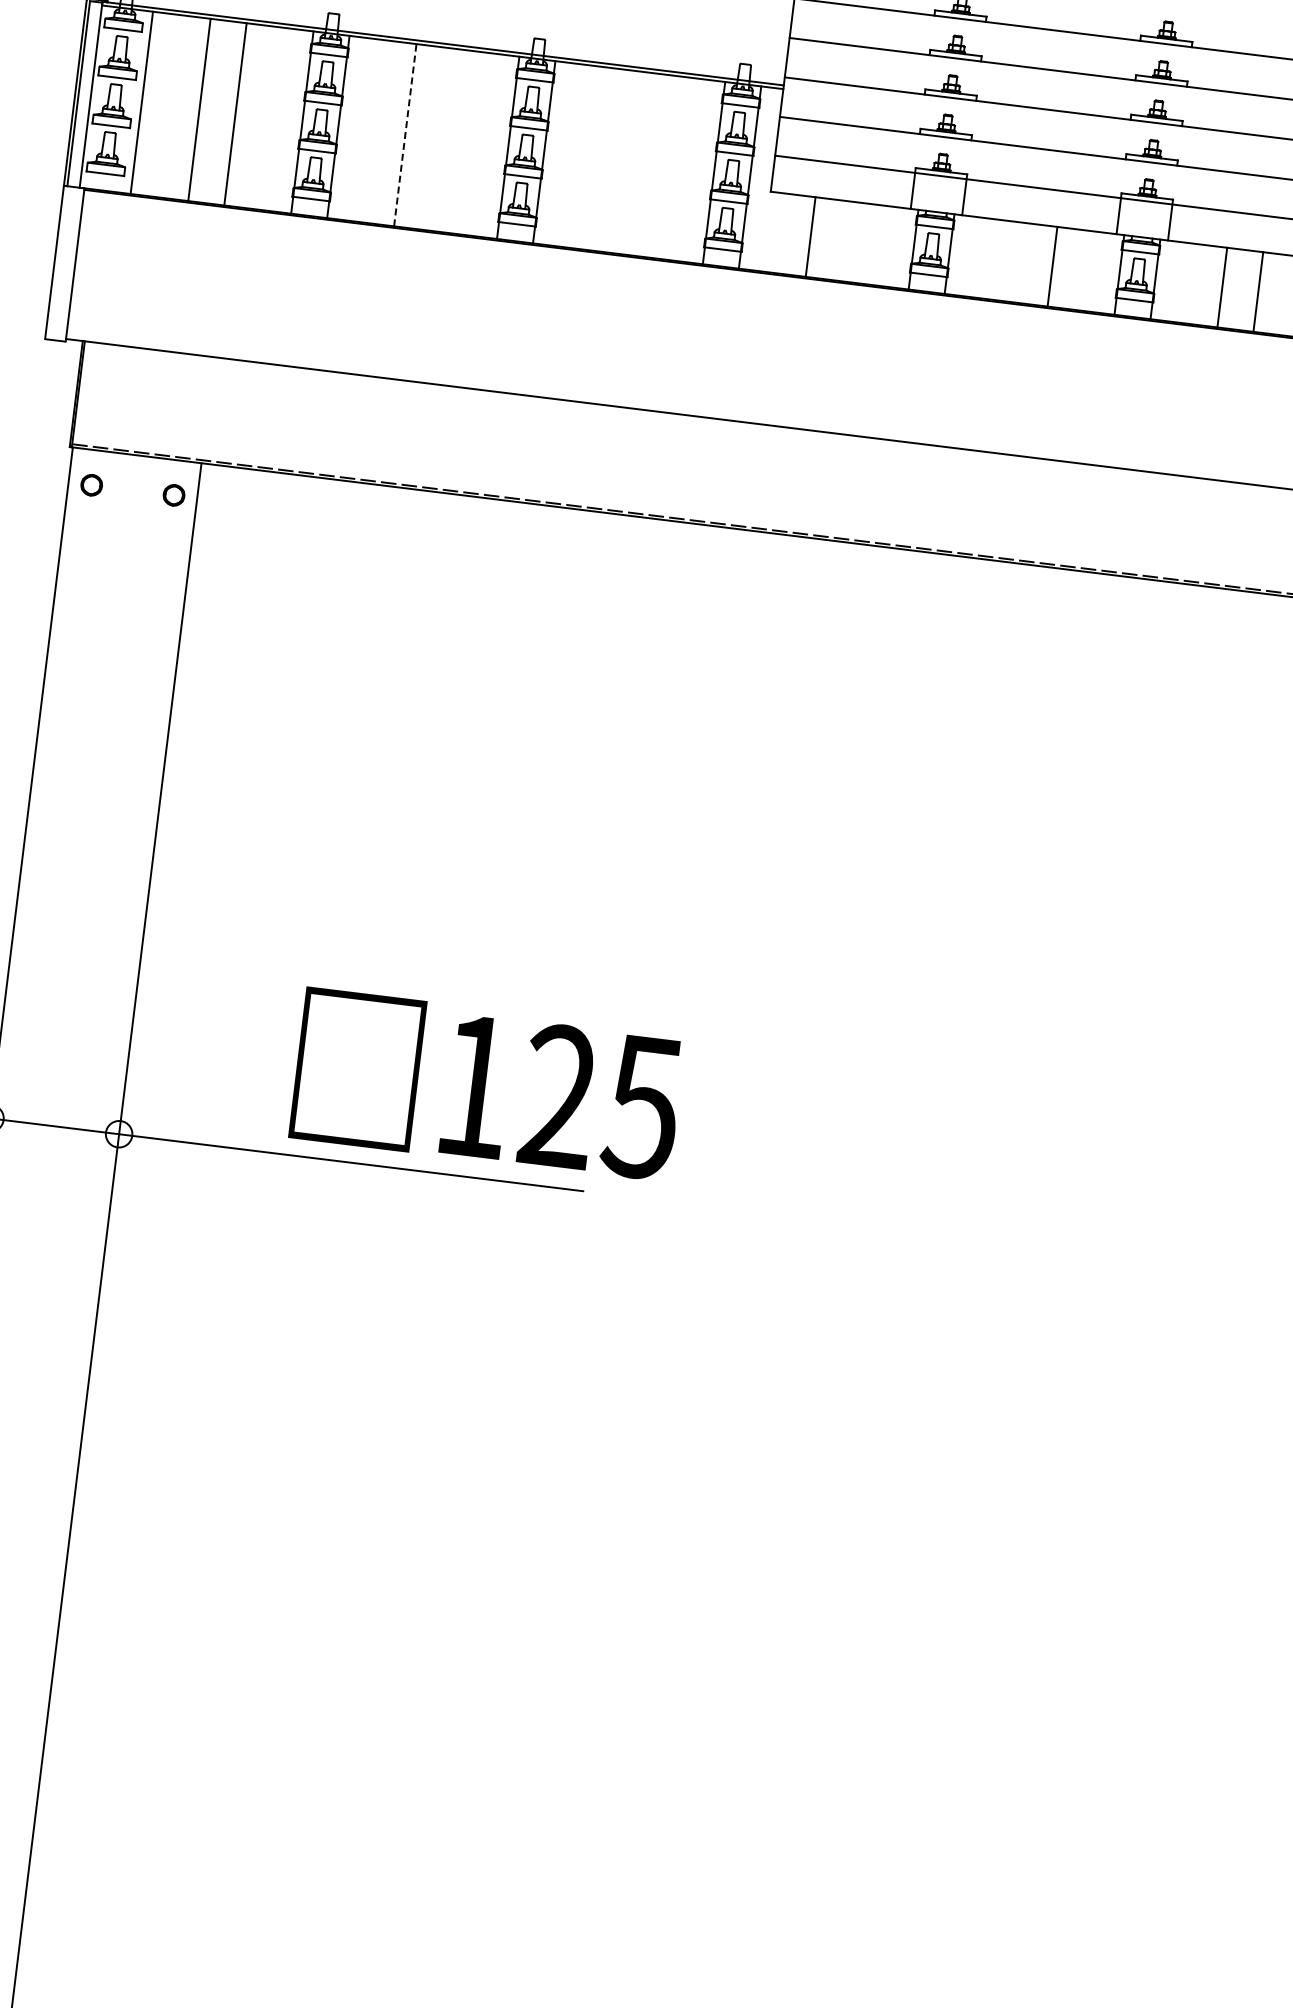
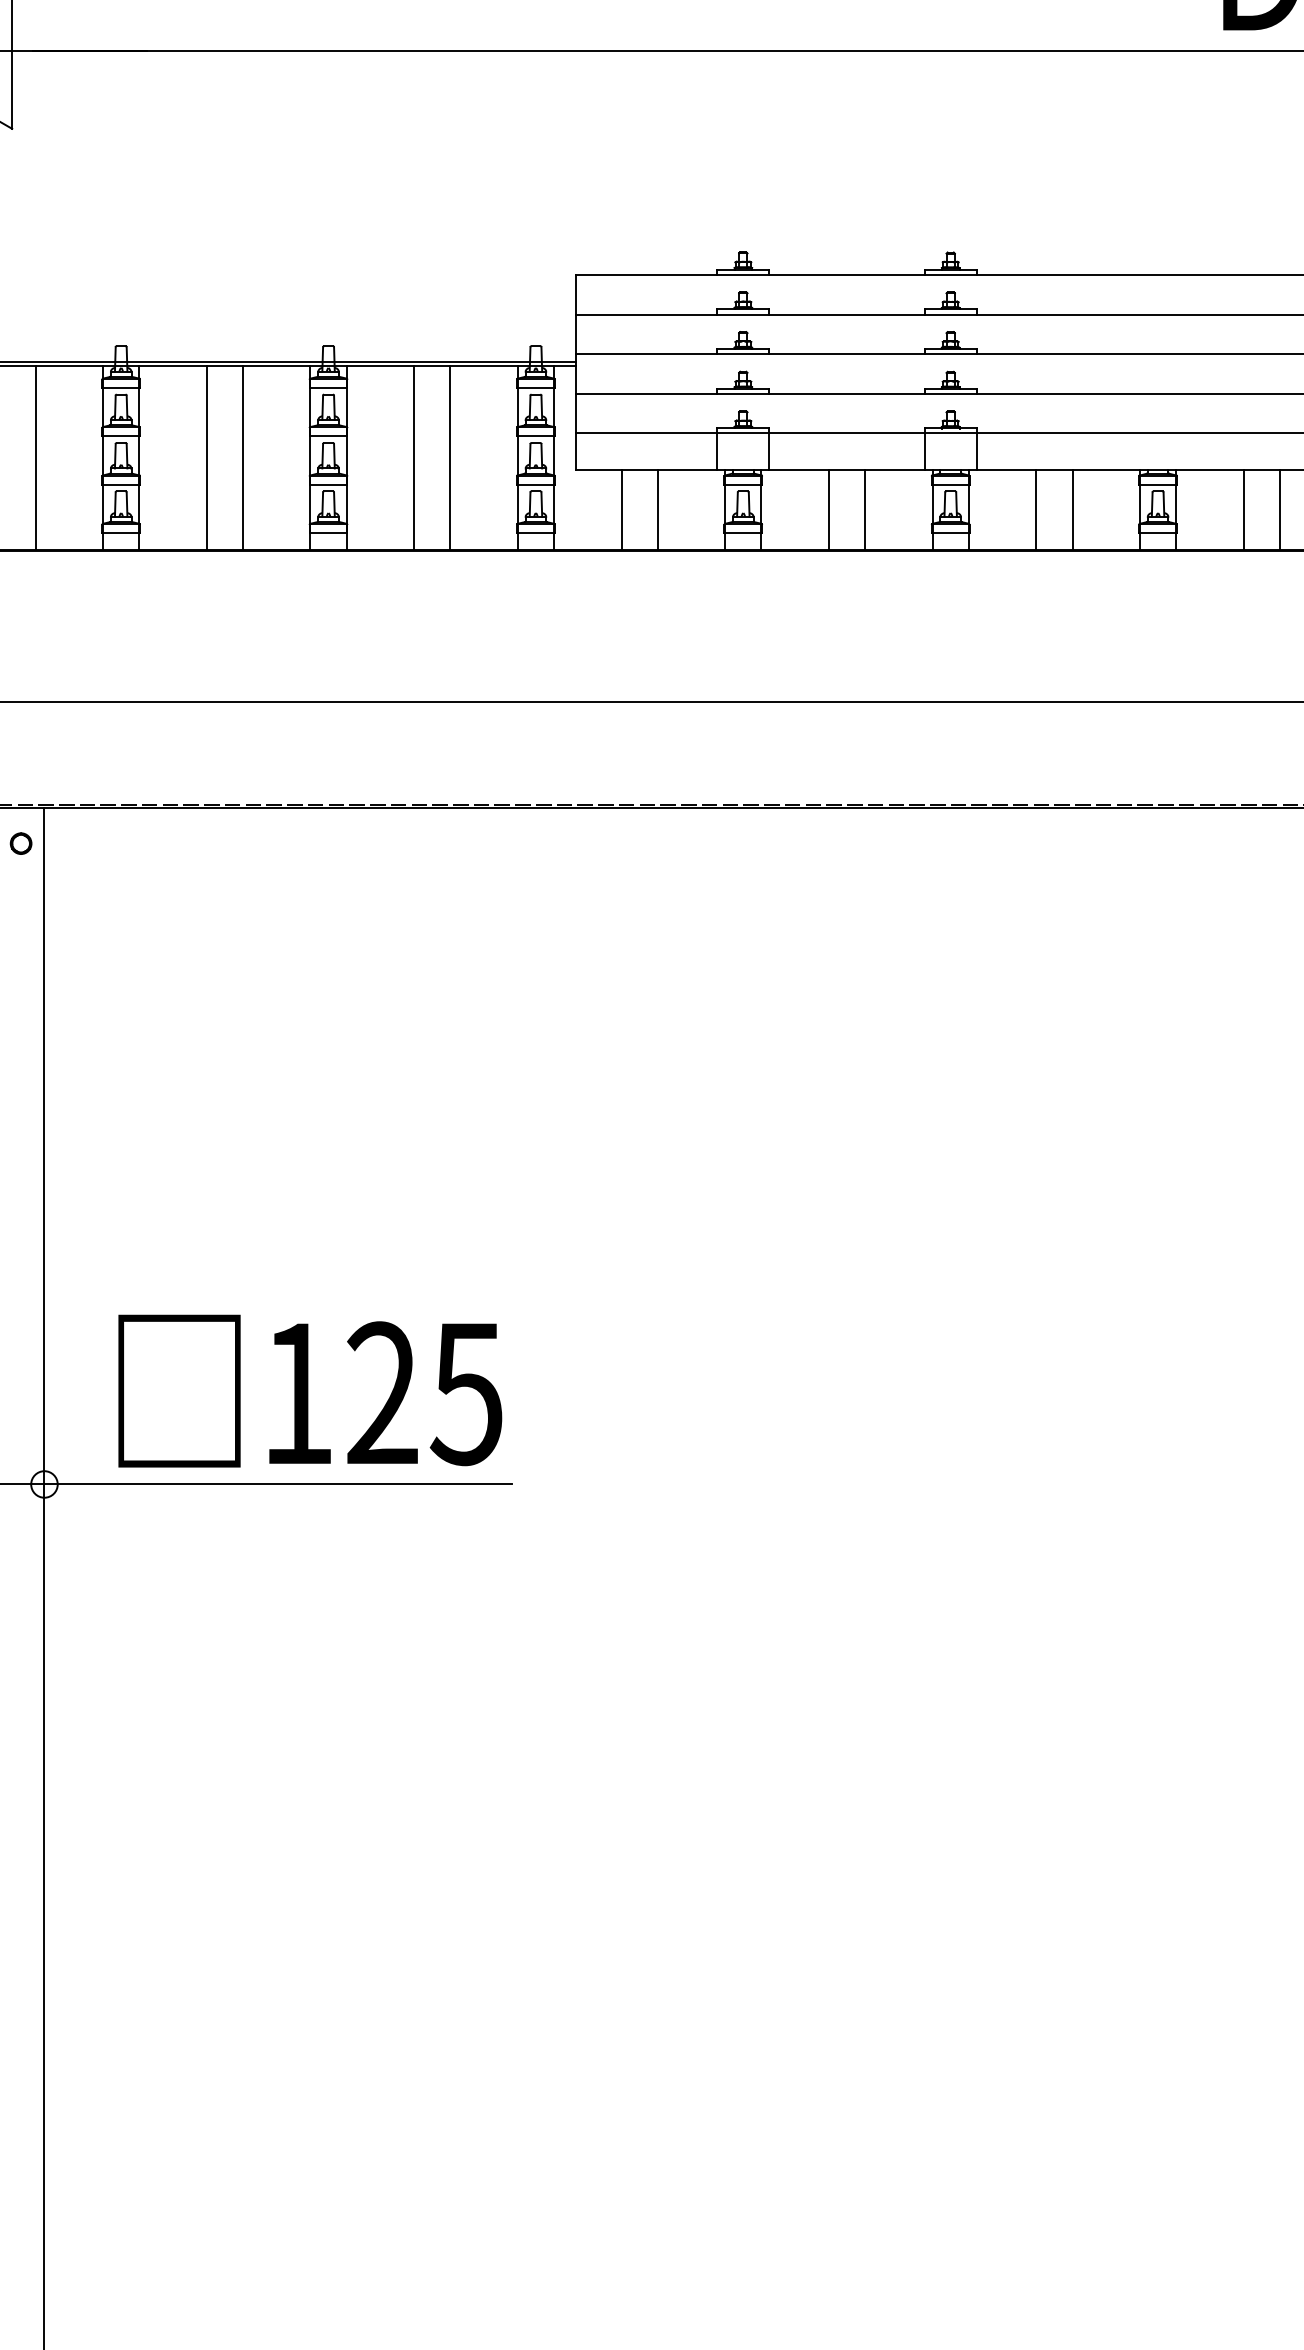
line: (404, 135) -> (206, 458), dashed -> solid
line: (441, 139) -> (243, 457), added
line: (611, 160) -> (414, 457), added
line: (647, 164) -> (450, 457), added
line: (846, 241) -> (657, 509), added
line: (1016, 262) -> (828, 509), added
text: (487, 1084) -> (310, 1390), moved

